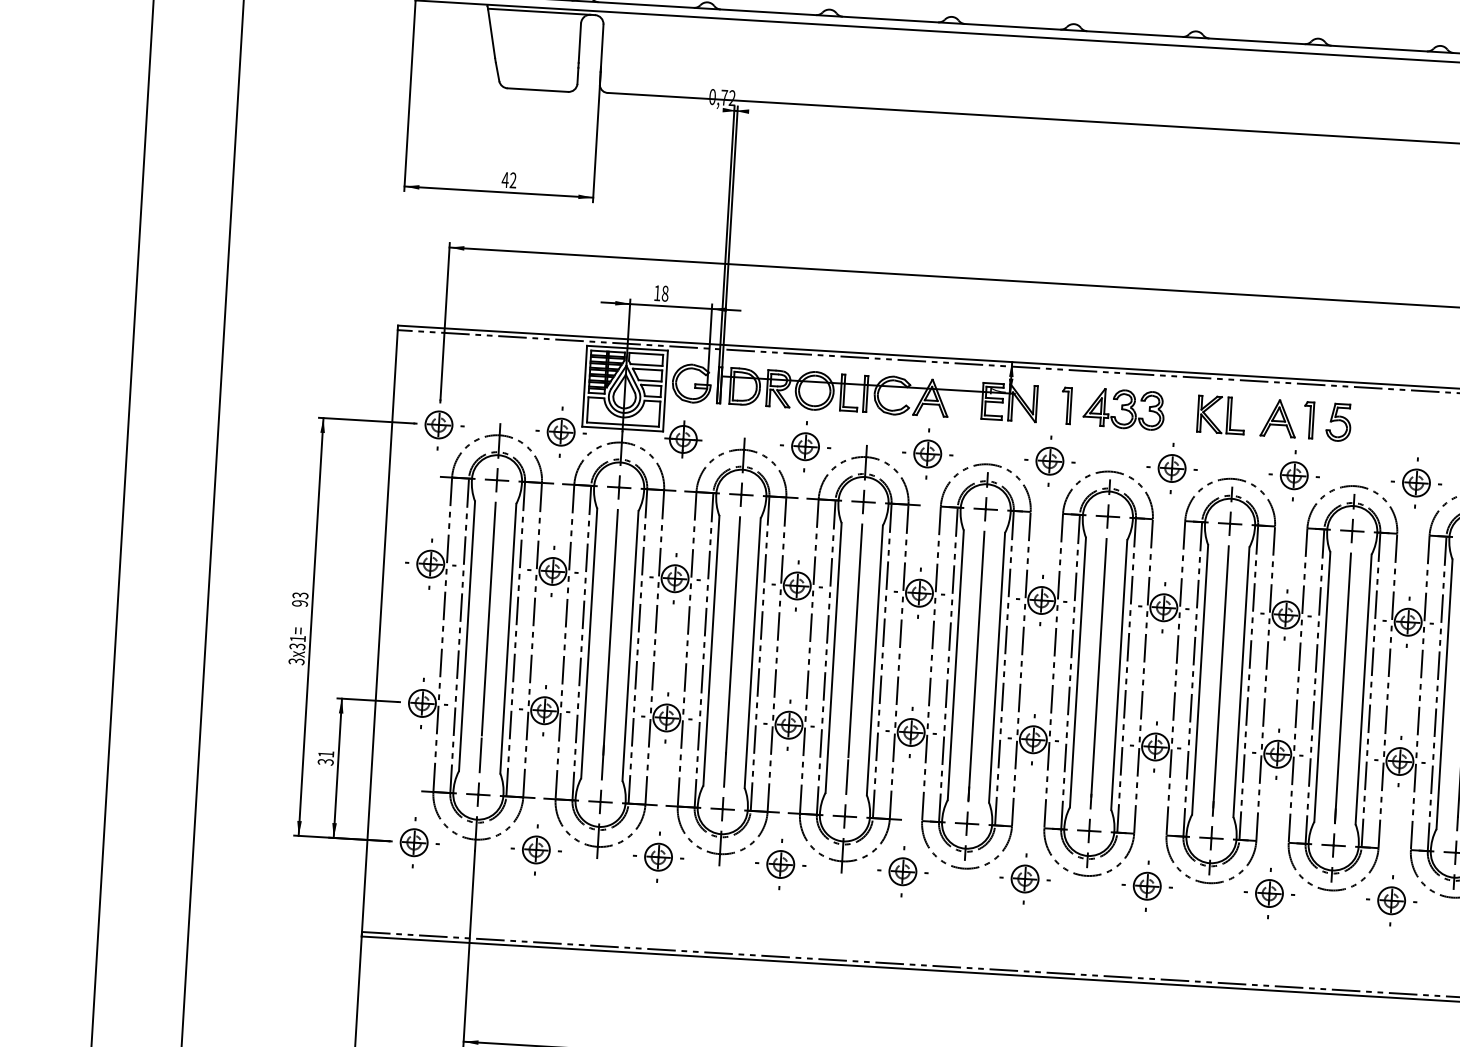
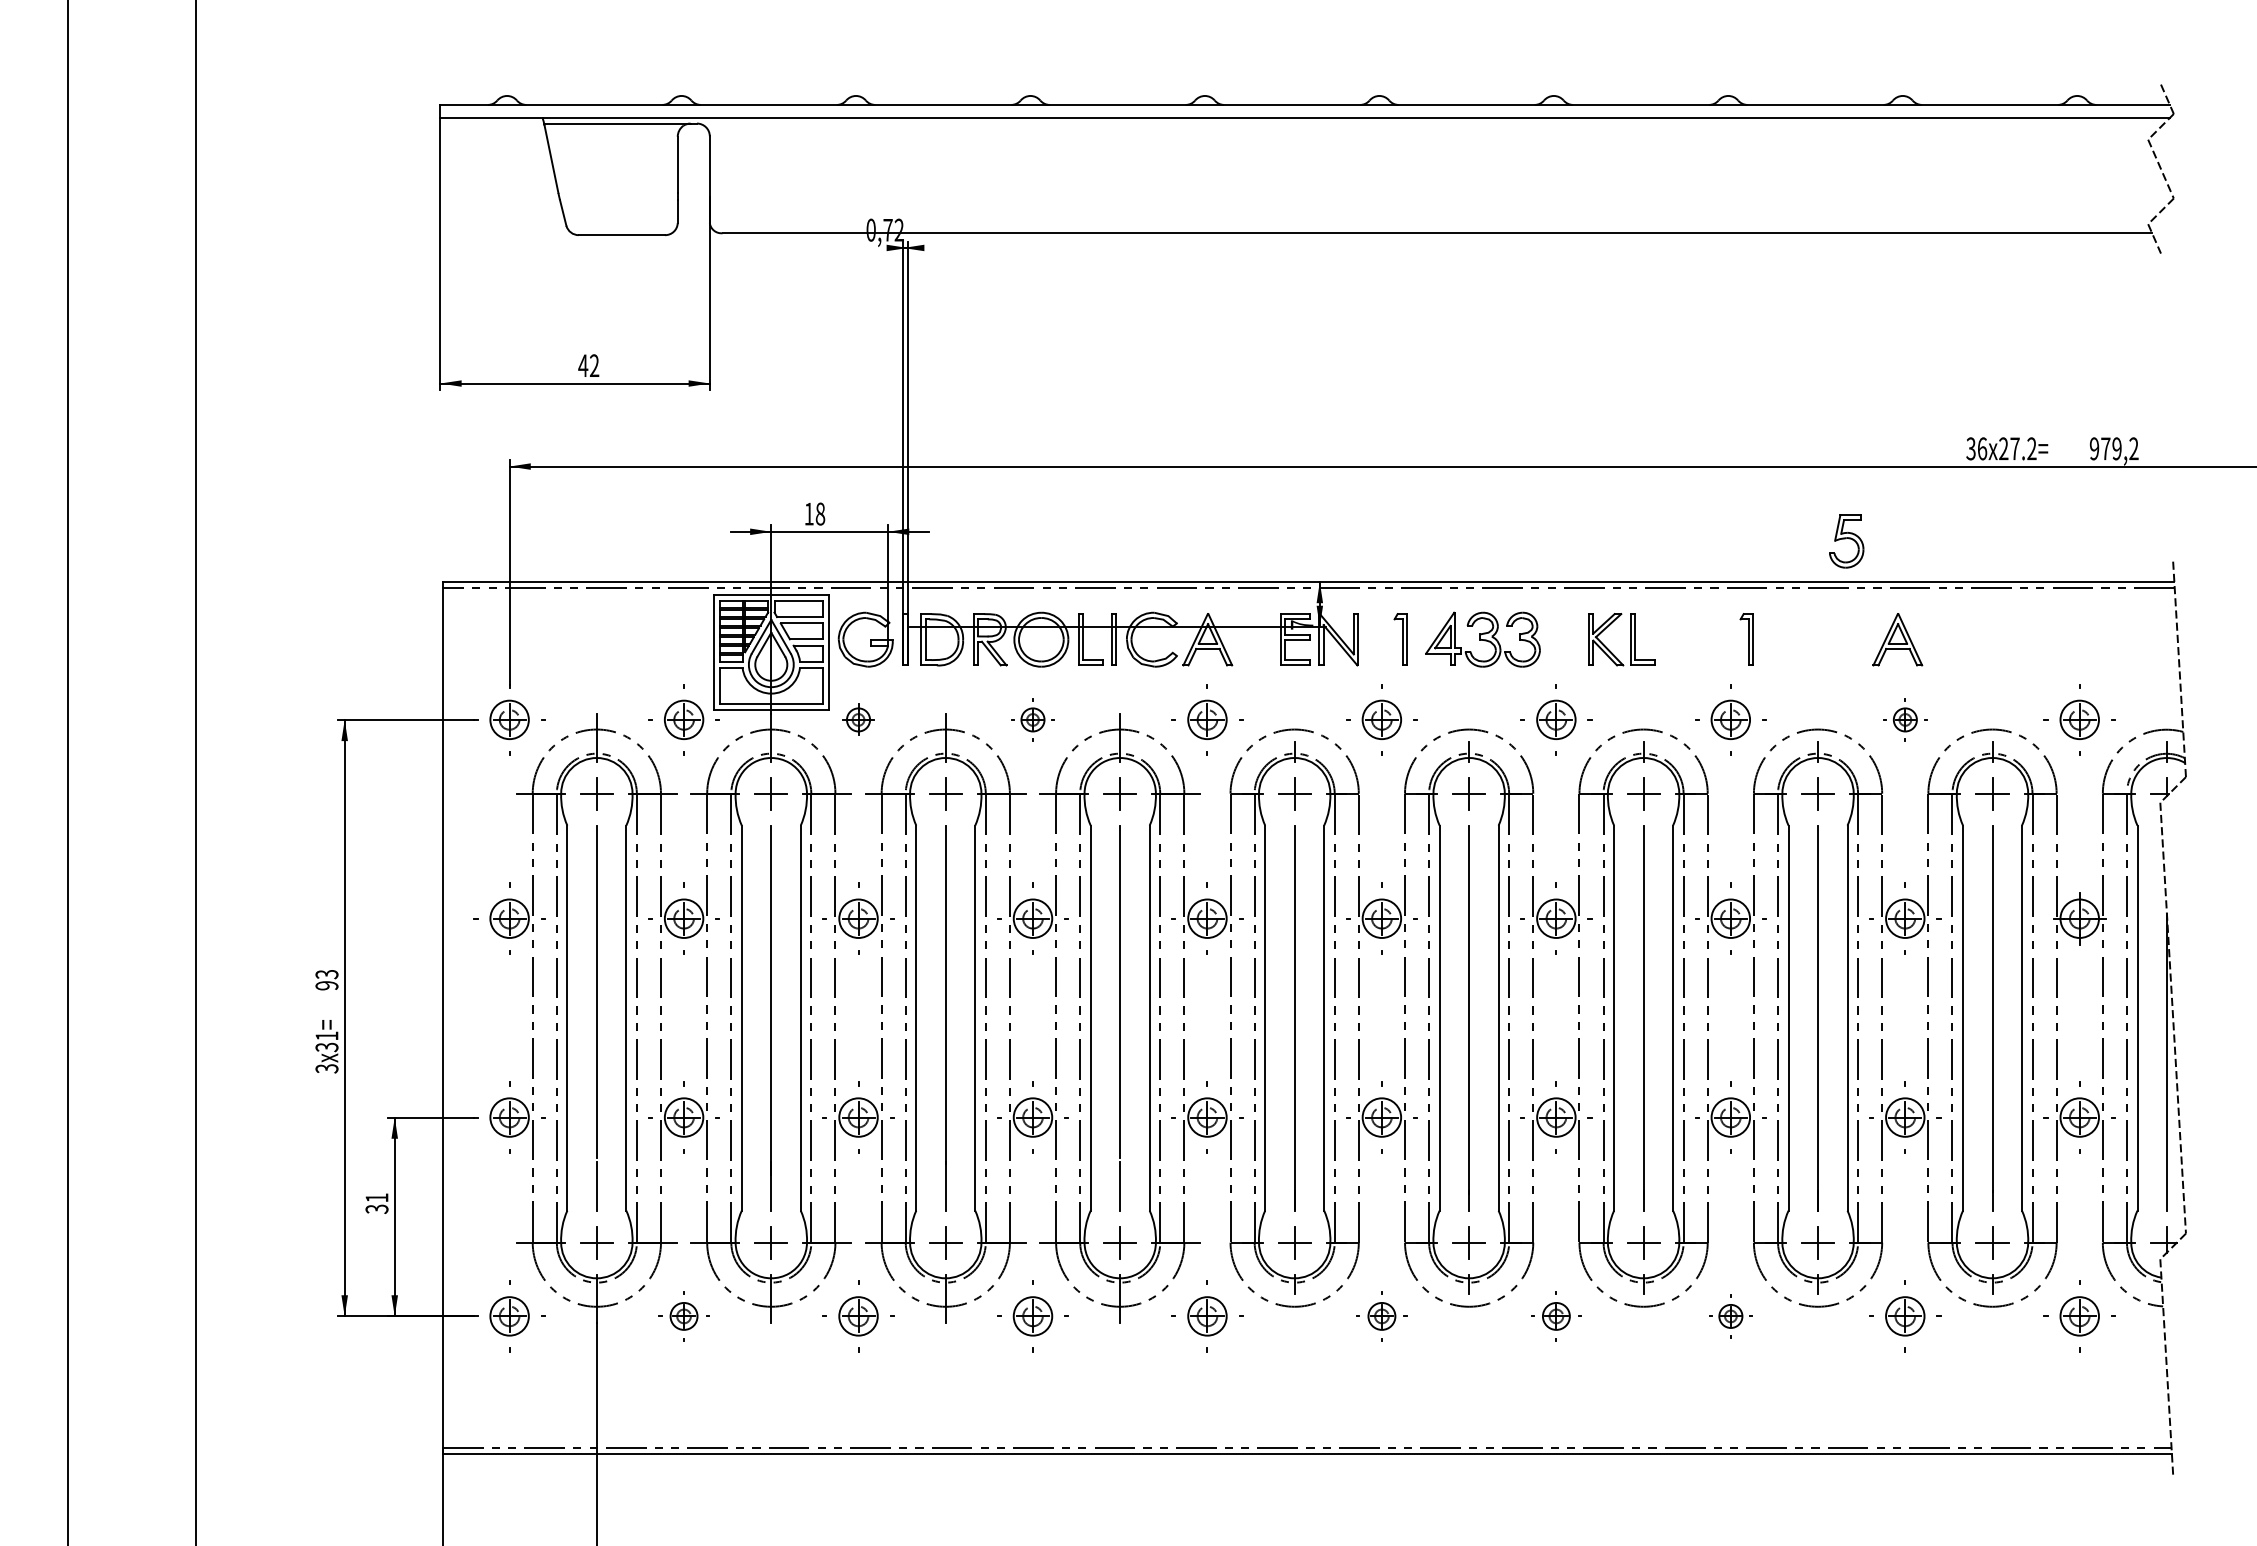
part: (1278, 418) -> (1897, 639), moved
part: (1338, 422) -> (1846, 541), moved
part: (683, 439) -> (858, 719), size x0.6
part: (805, 446) -> (1032, 719), size x0.6
part: (1416, 482) -> (1905, 719), size x0.6
part: (535, 850) -> (683, 1316), size x0.7
part: (1024, 879) -> (1381, 1316), size x0.7
part: (1147, 886) -> (1556, 1316), size x0.7
part: (1269, 893) -> (1730, 1316), size x0.6

